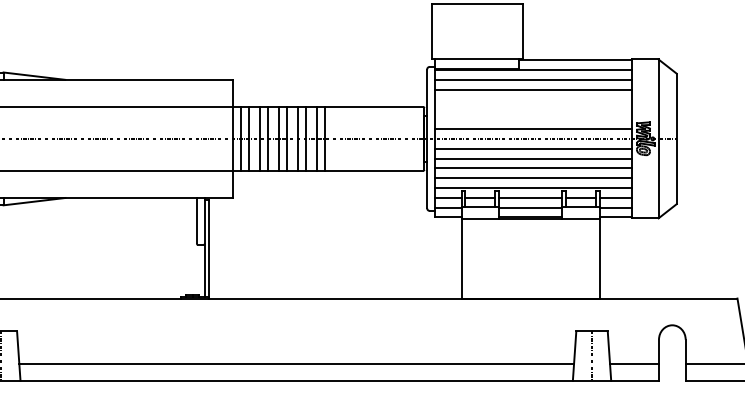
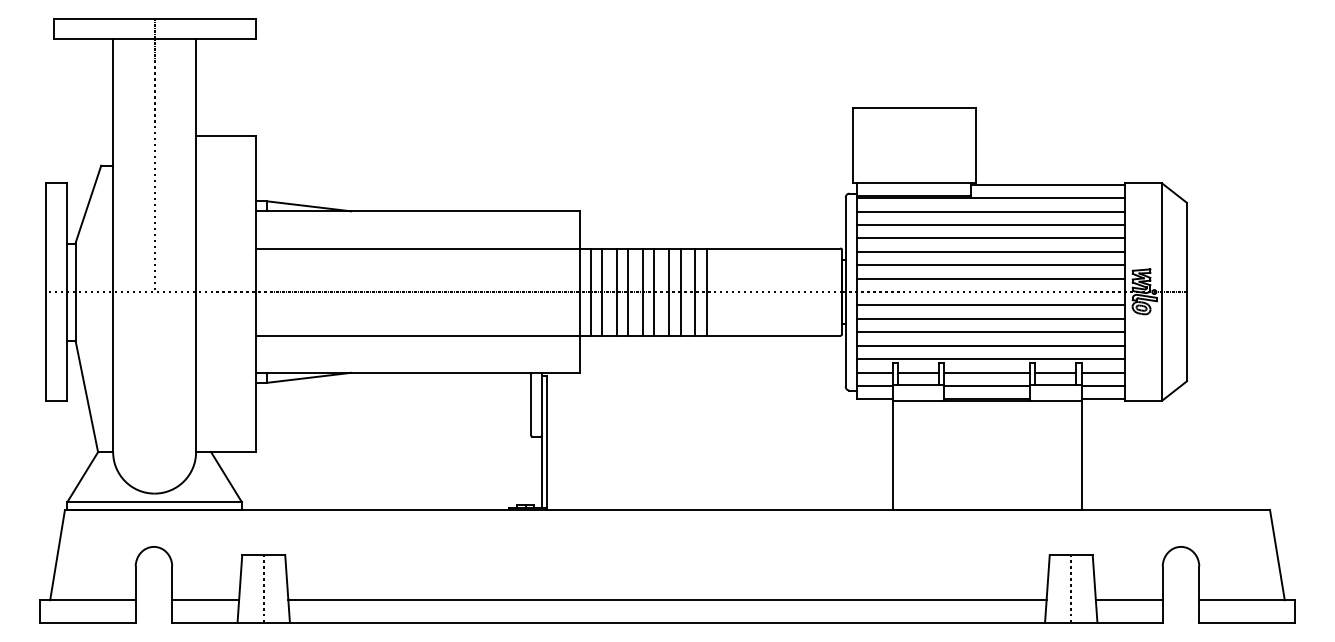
line: (532, 99) -> (990, 238), added
line: (532, 109) -> (990, 251), added
line: (532, 119) -> (990, 265), added

